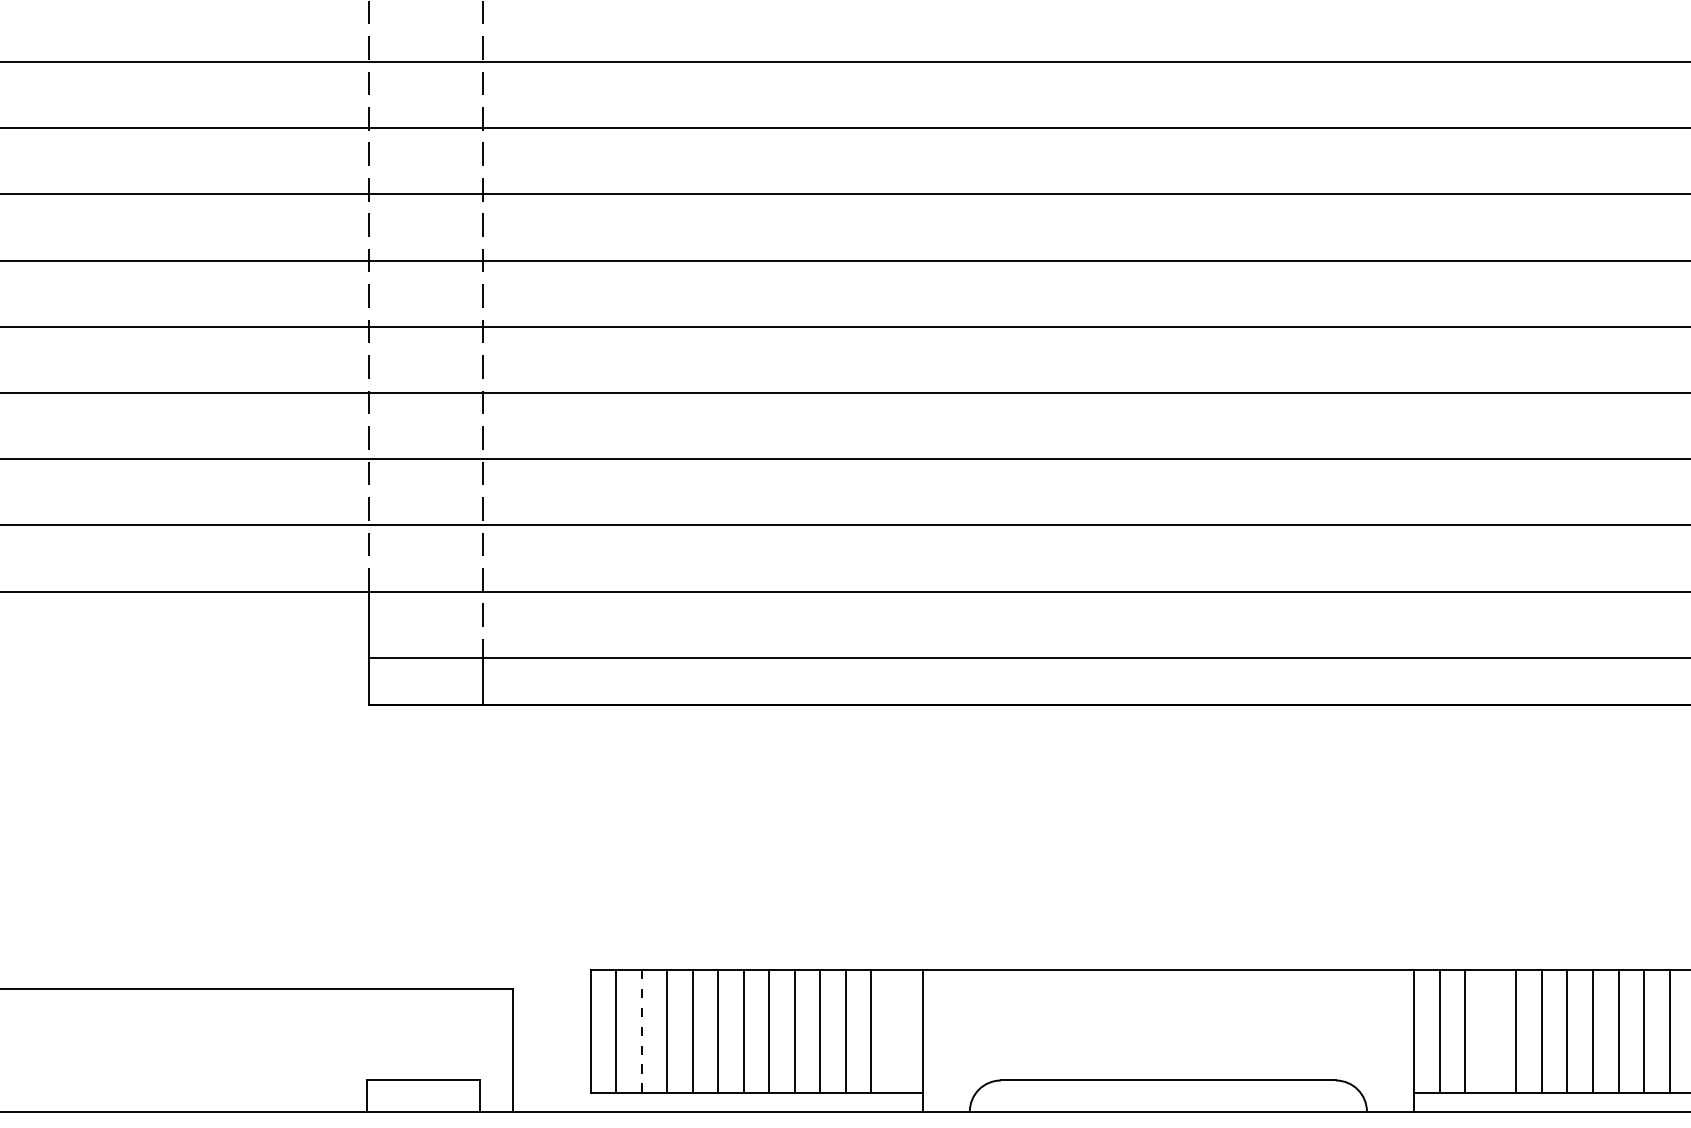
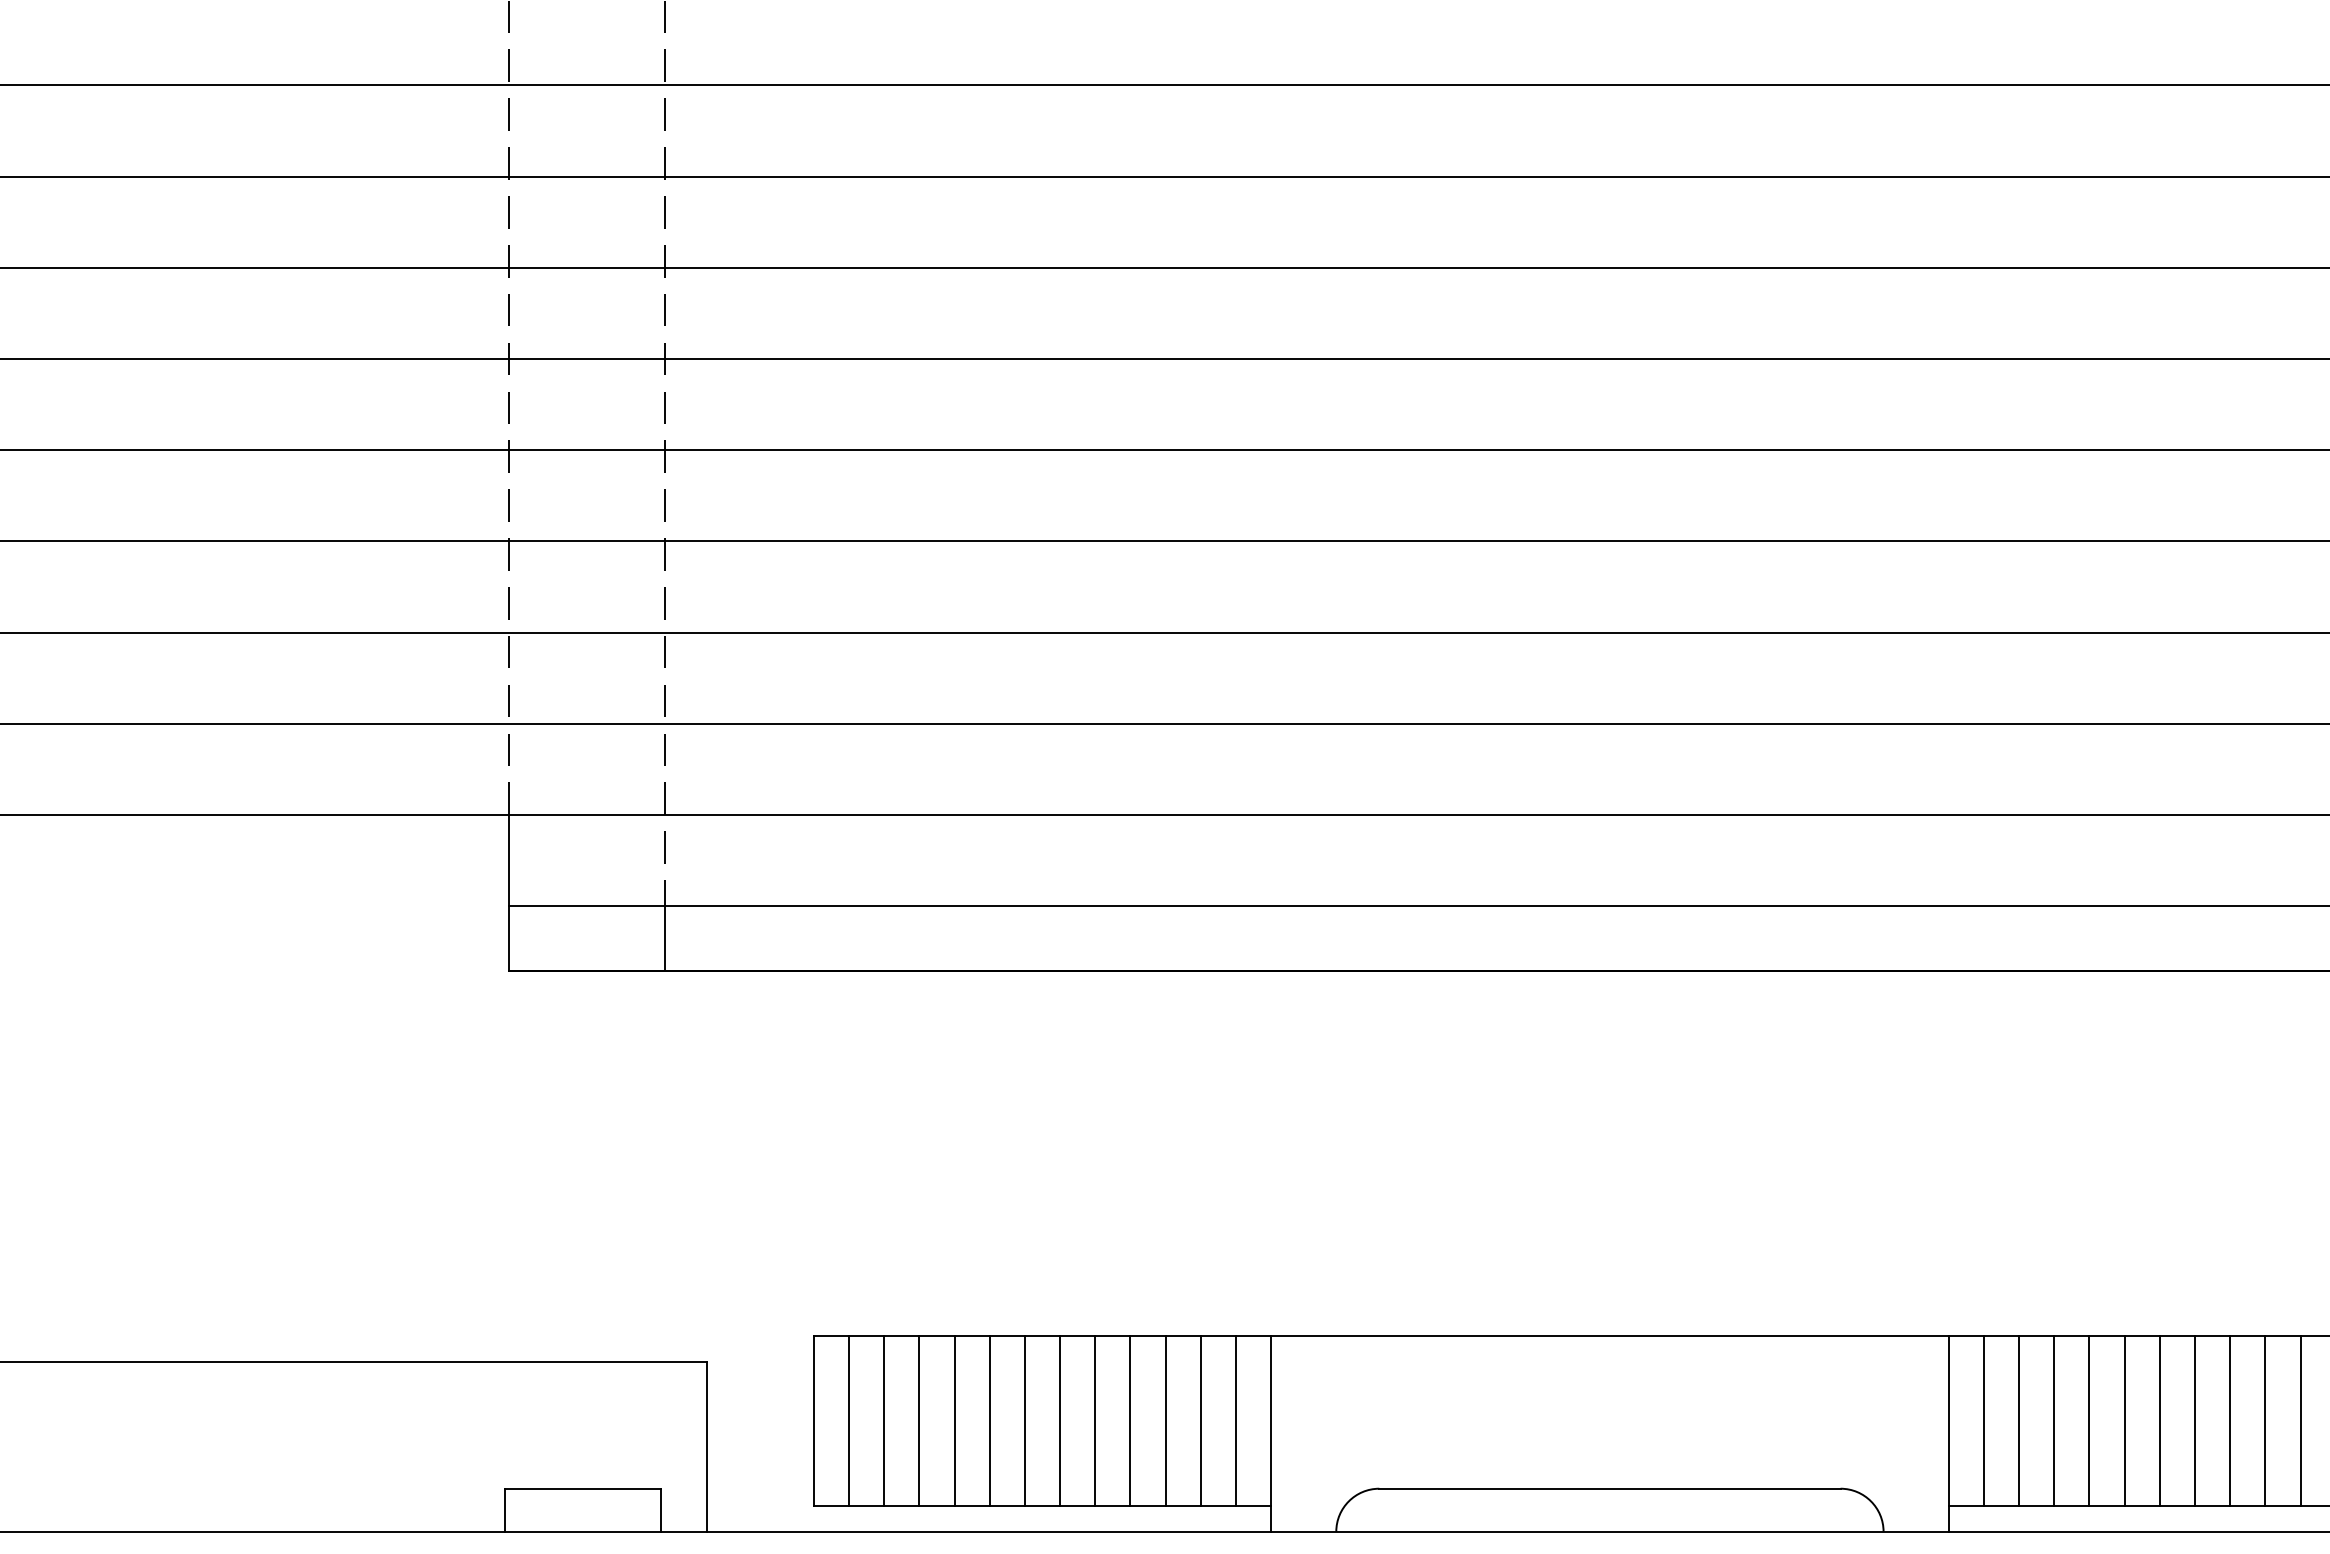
line: (896, 1030) -> (1235, 1419), added
line: (1490, 1030) -> (2053, 1419), added
line: (641, 1031) -> (883, 1421), dashed -> solid

